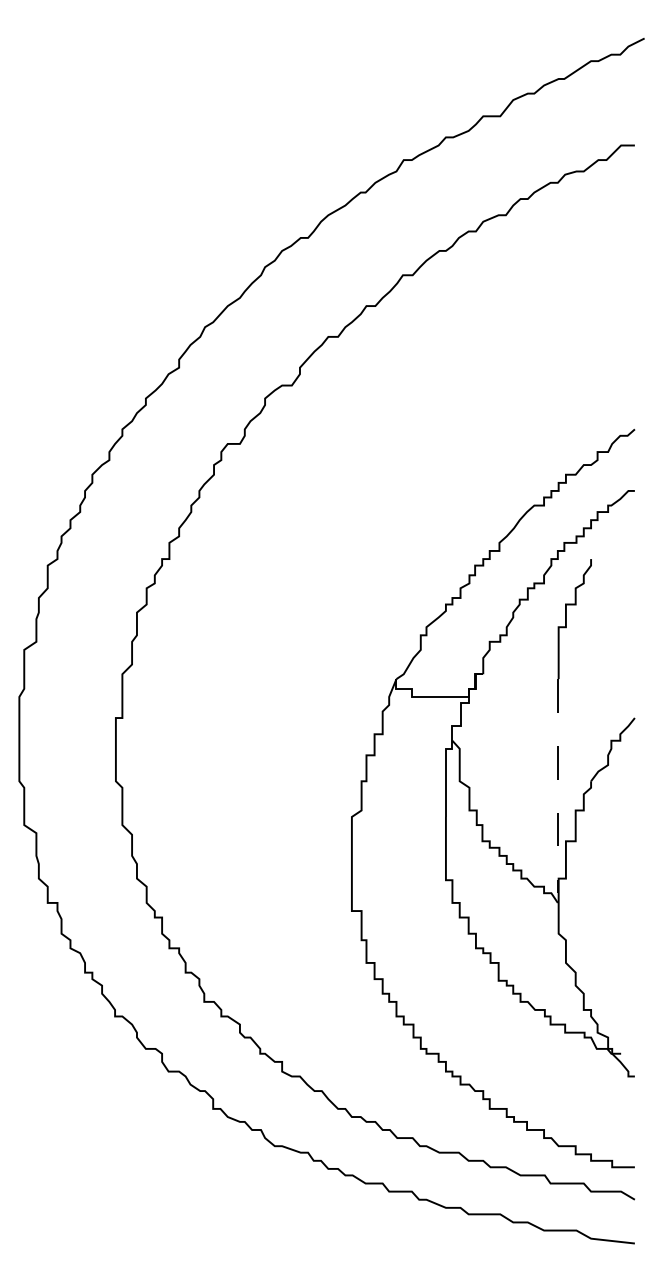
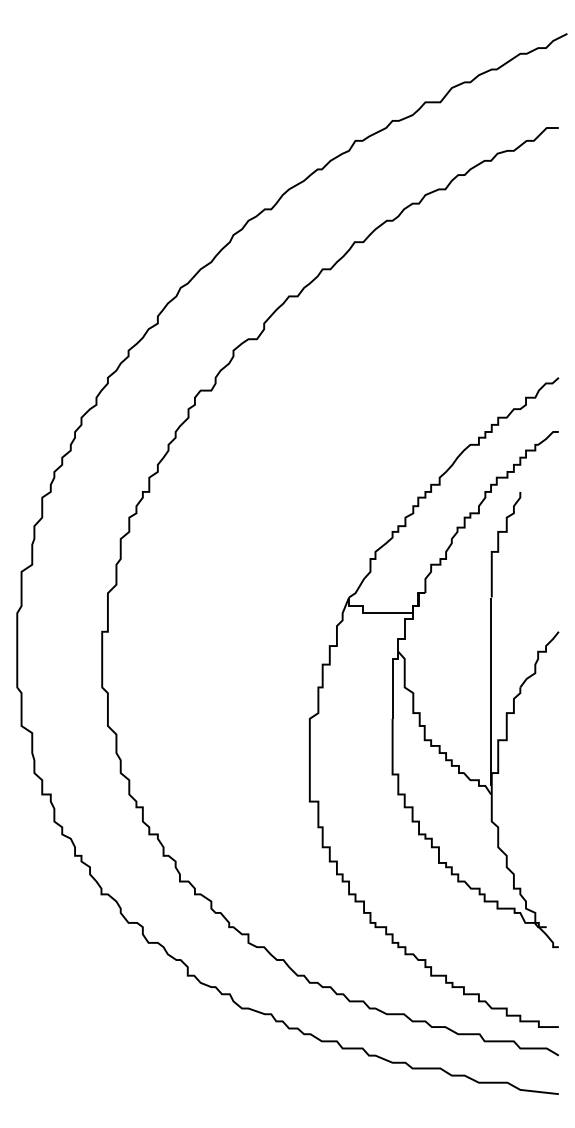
line: (558, 787) -> (491, 692), dashed -> solid

